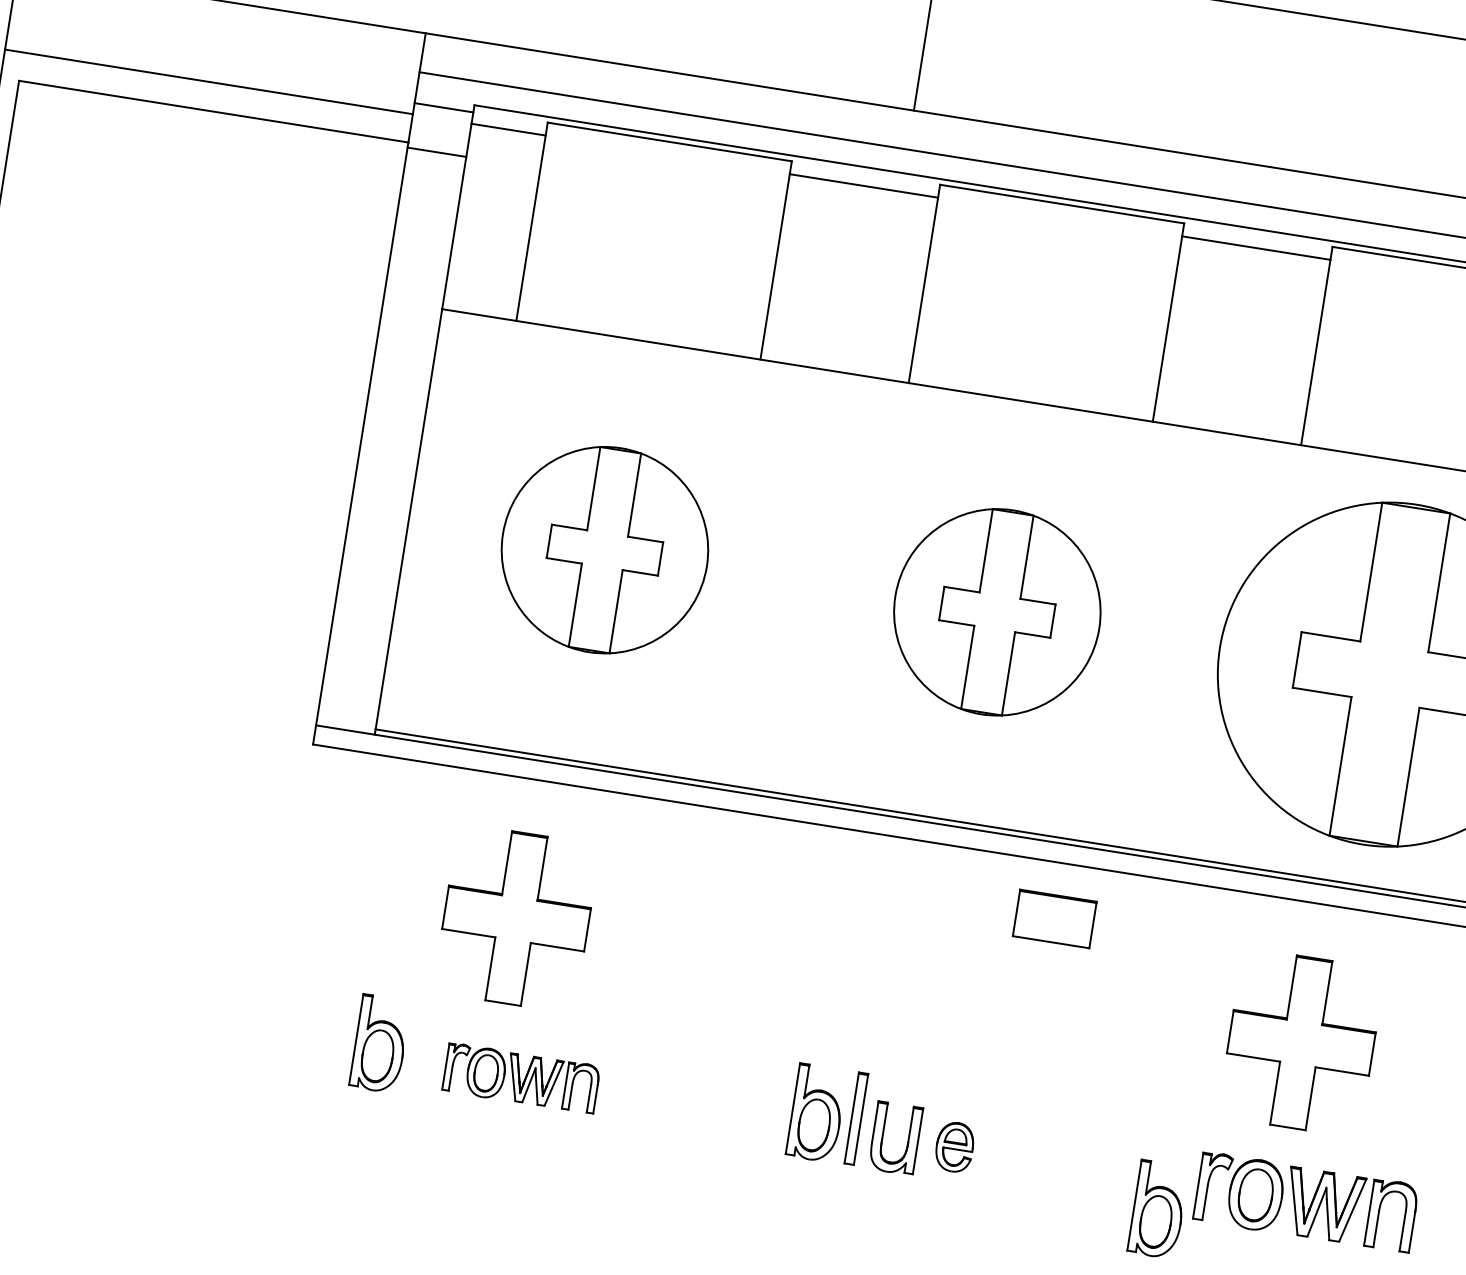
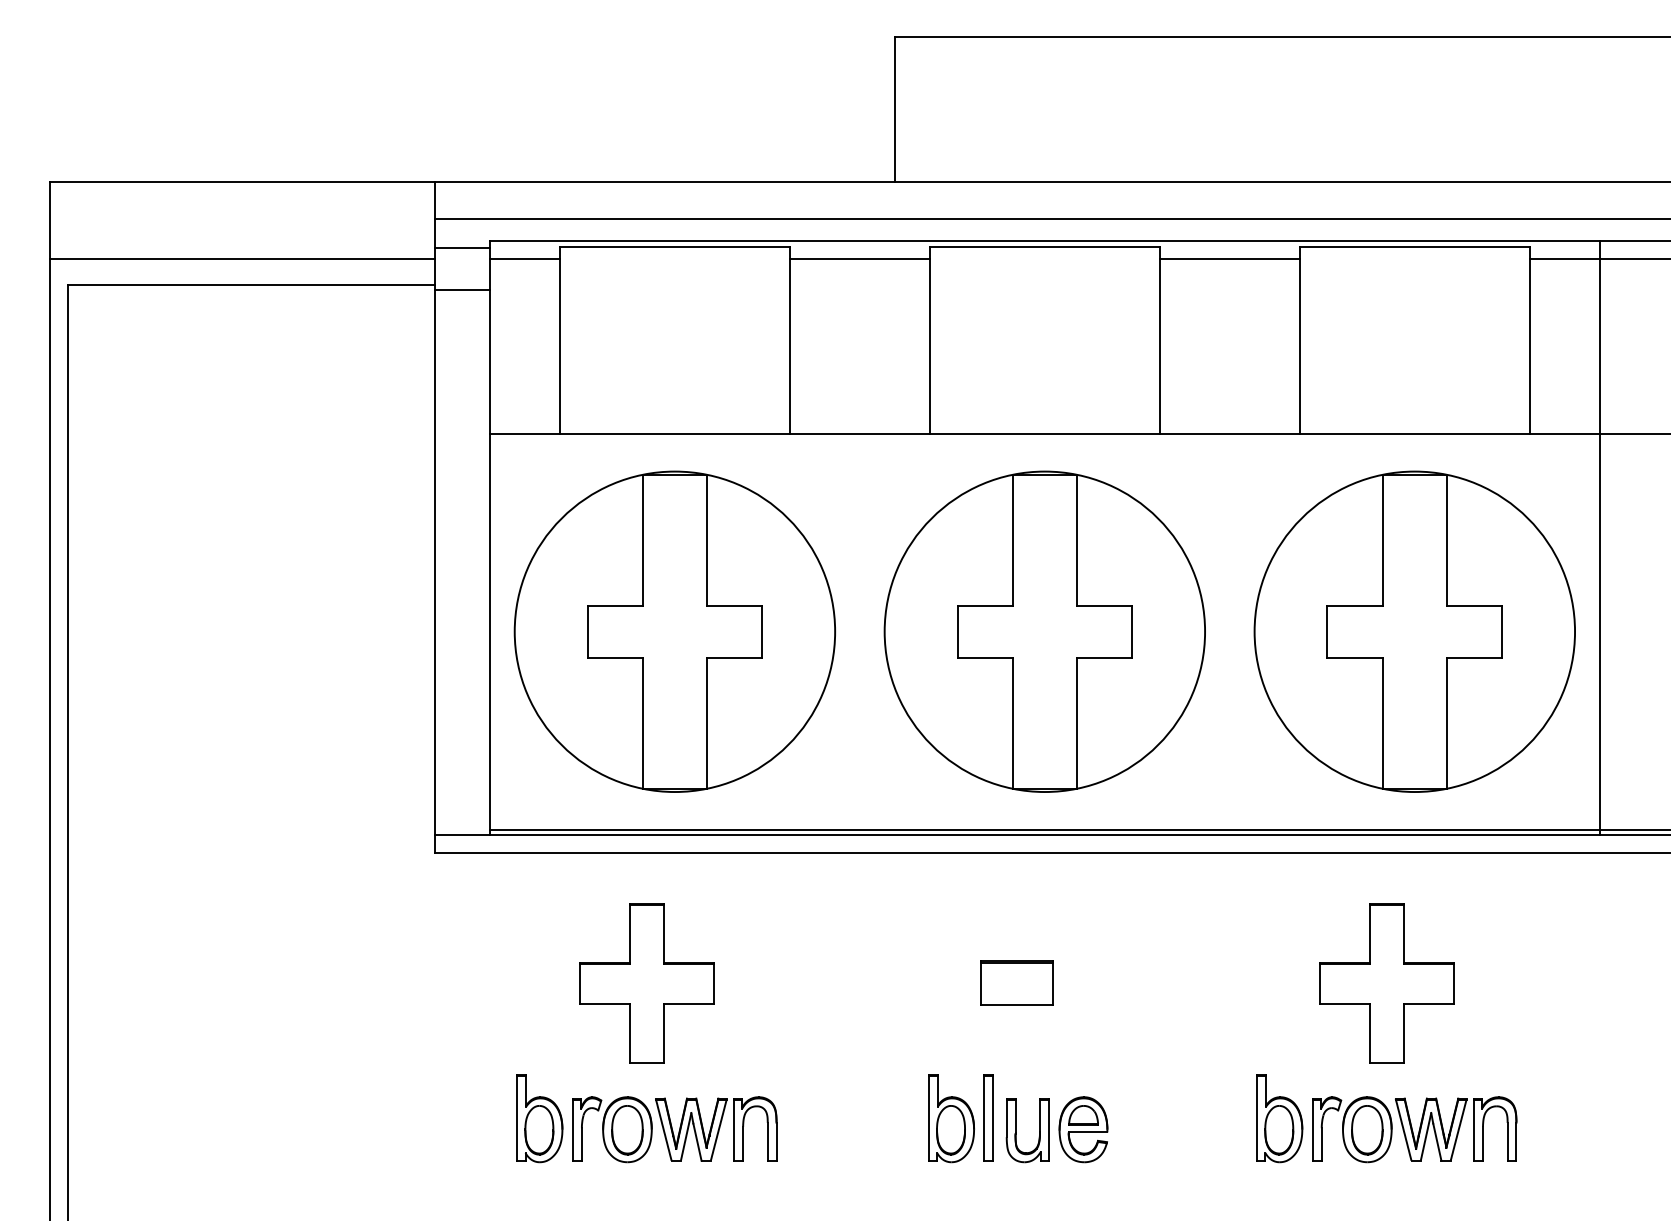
part: (604, 549) -> (674, 631), size x1.67
part: (997, 612) -> (1044, 631), size x1.67
part: (1054, 917) -> (1016, 982), moved
part: (521, 1078) -> (674, 1129), size x1.43
part: (954, 1146) -> (1083, 1129), size x1.43
part: (1158, 1209) -> (1279, 1118), moved

